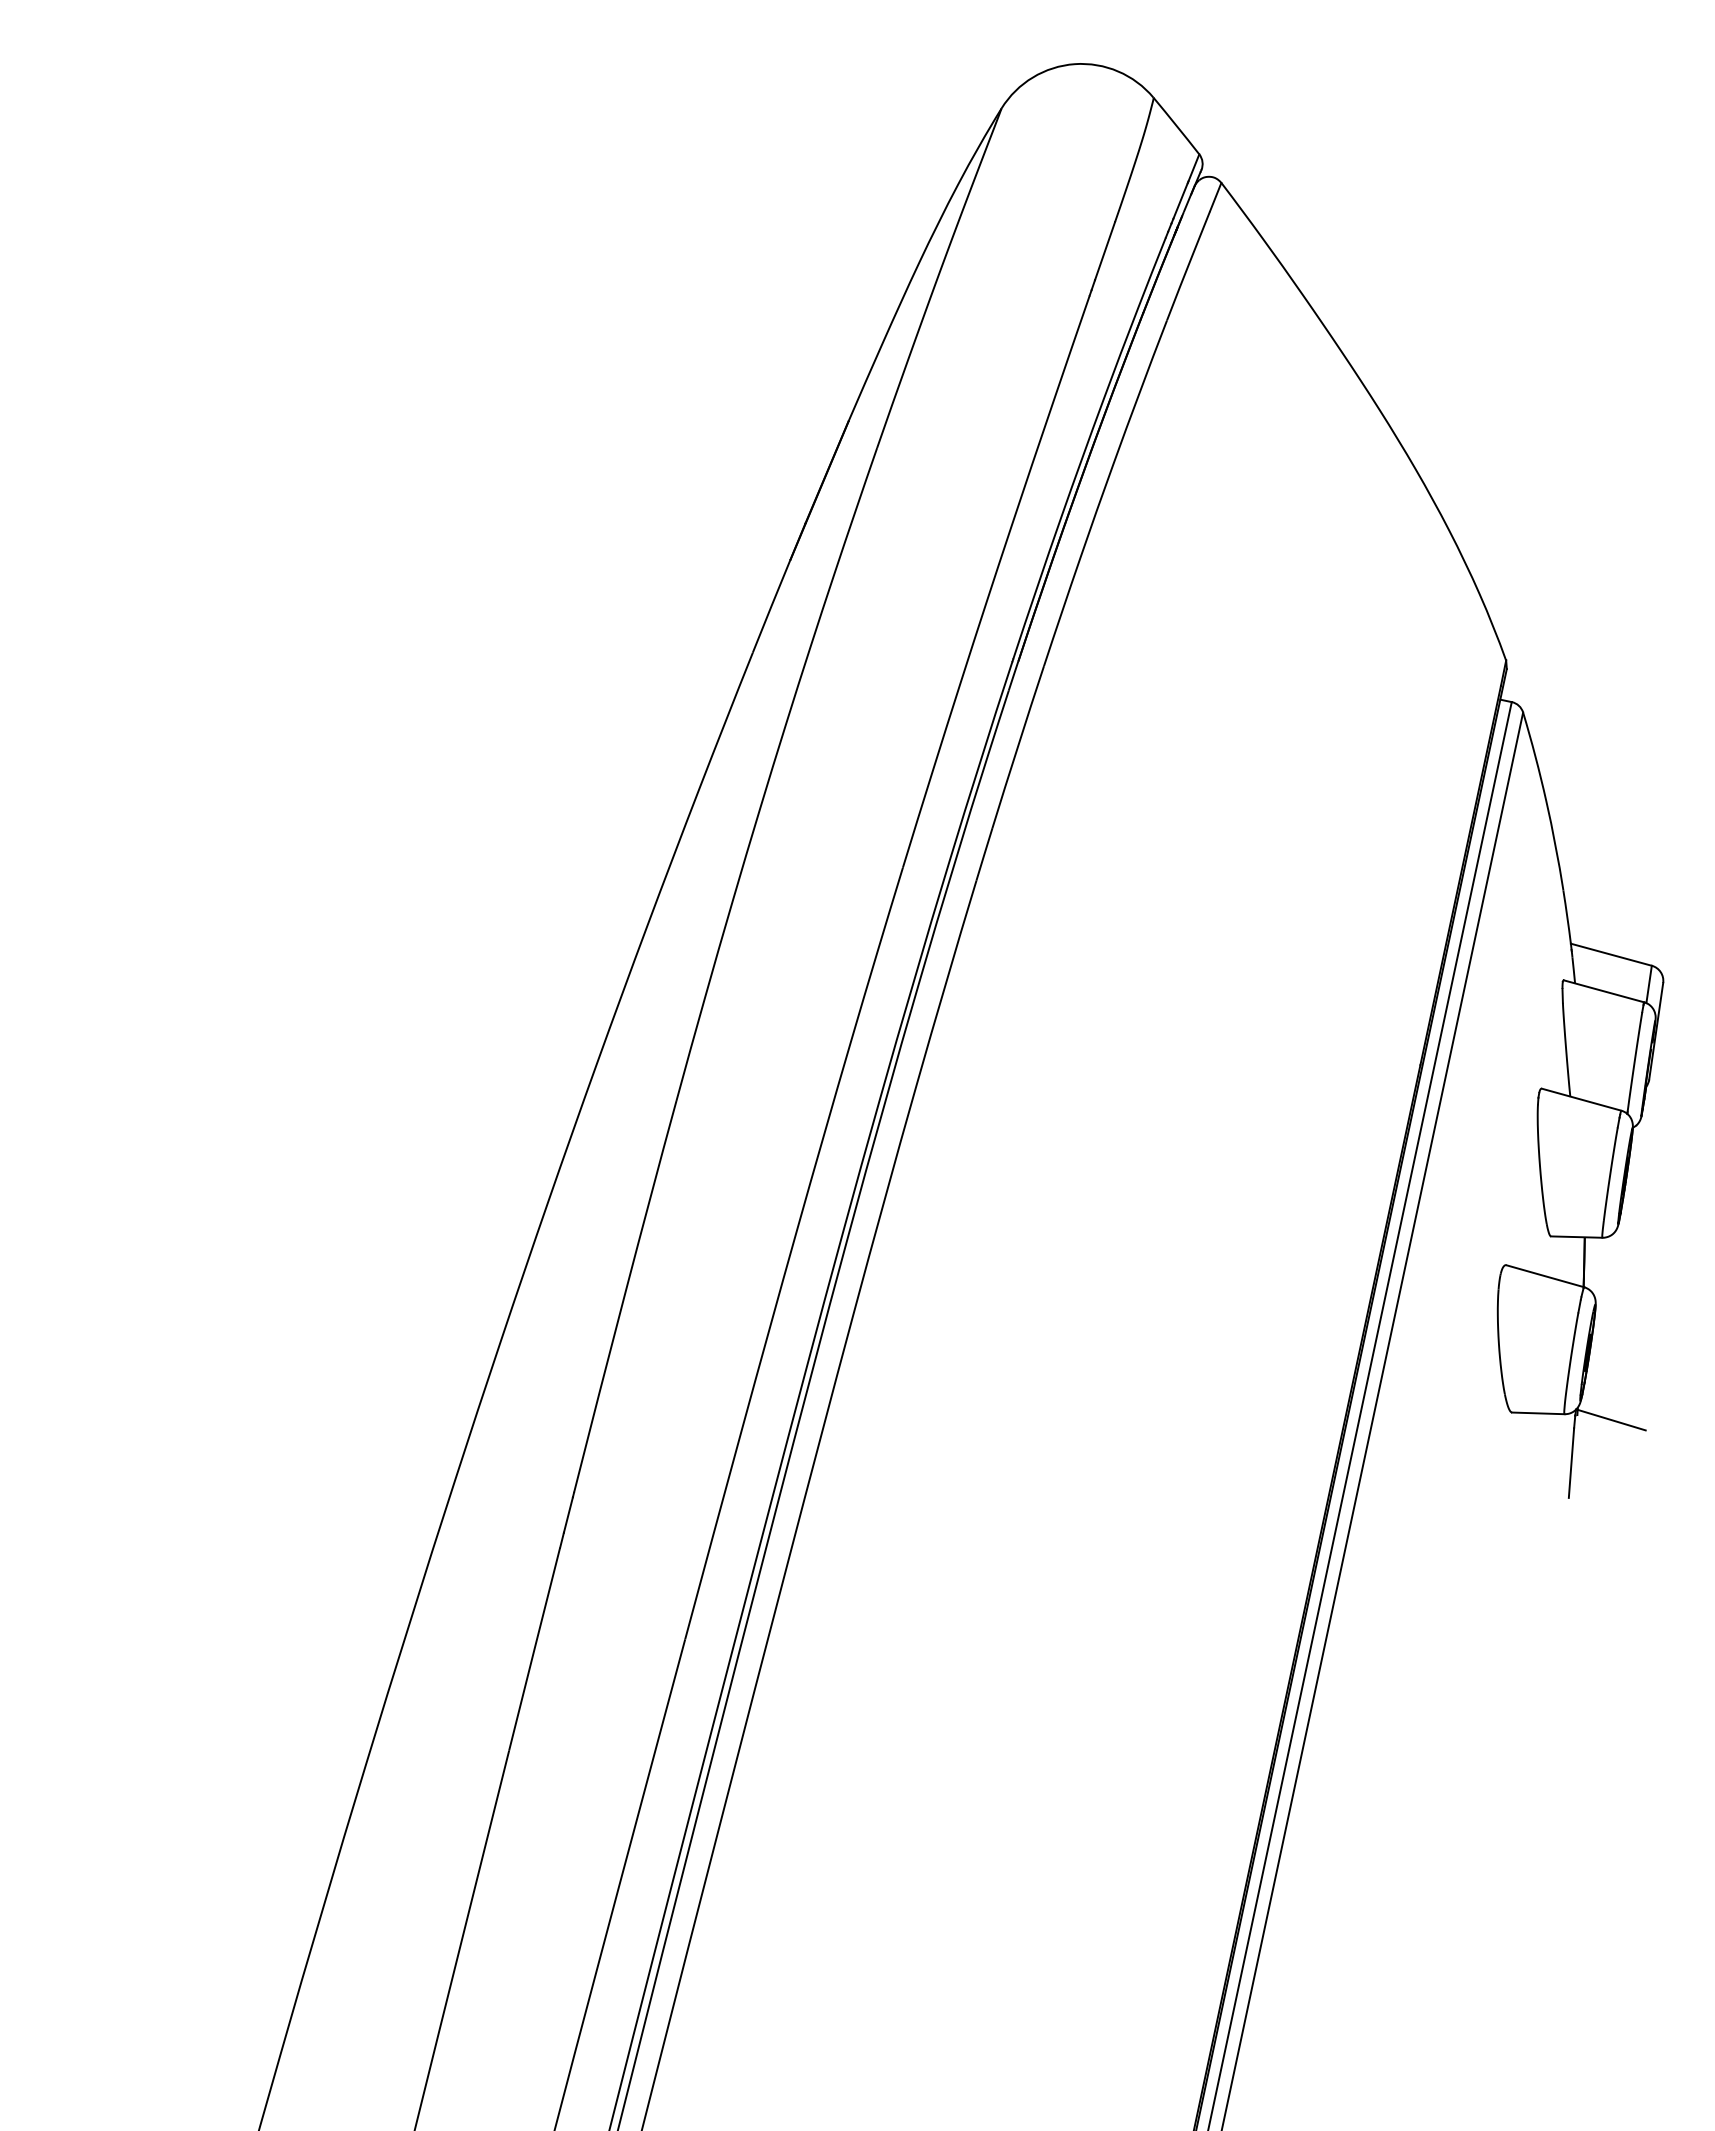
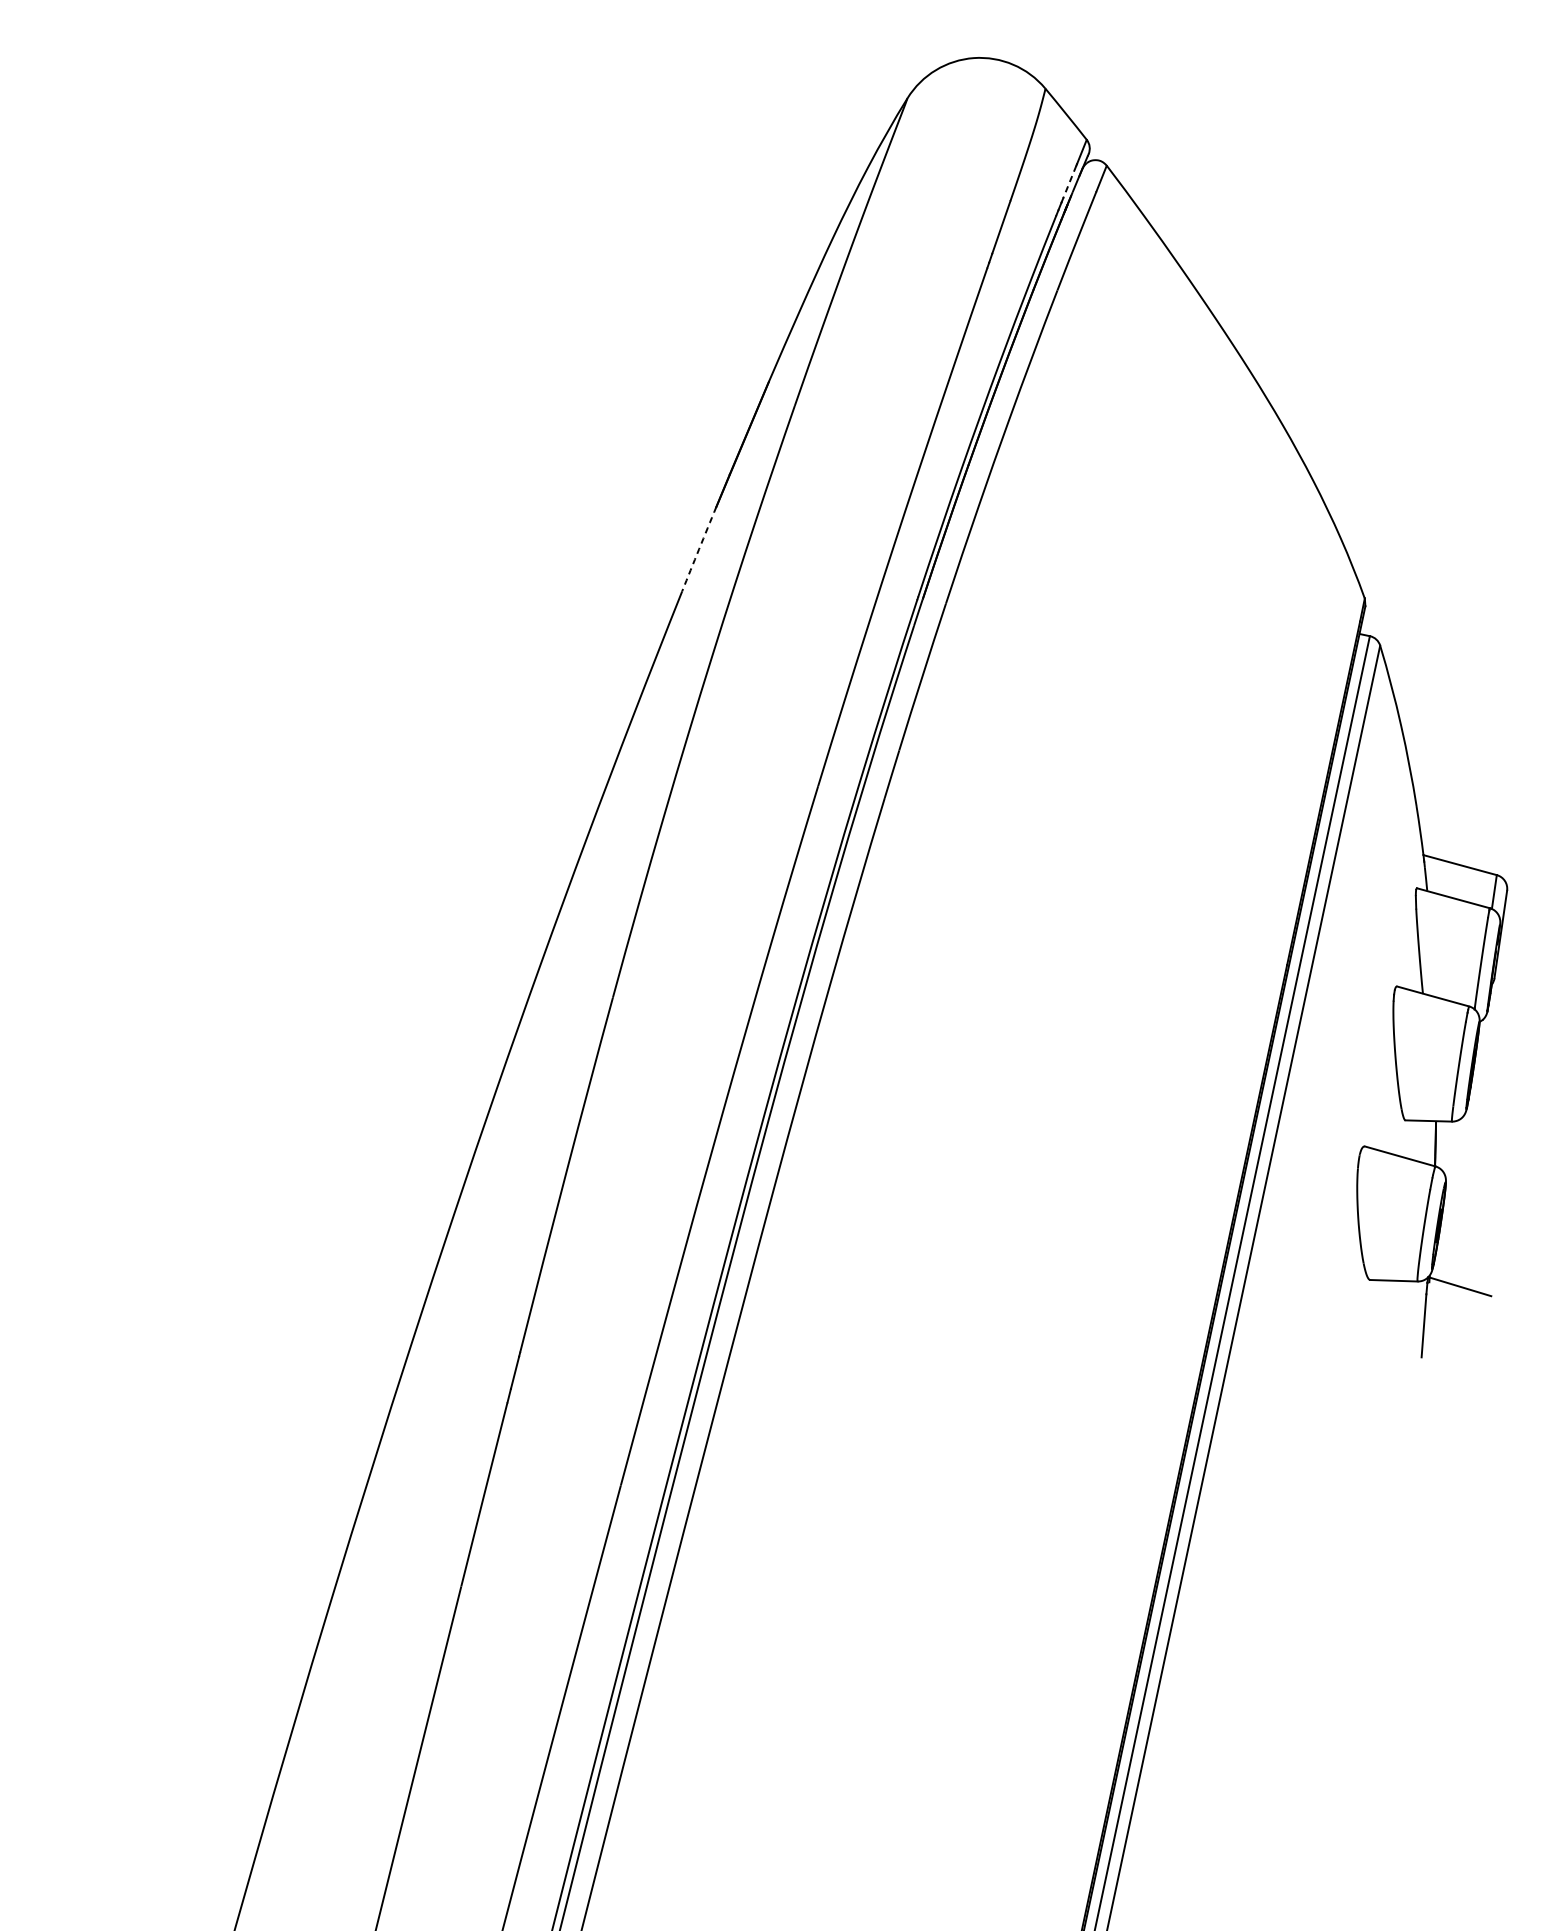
line: (1180, 201) -> (1069, 182), solid -> dashed
arc: (771, 606) -> (699, 549), solid -> dashed

